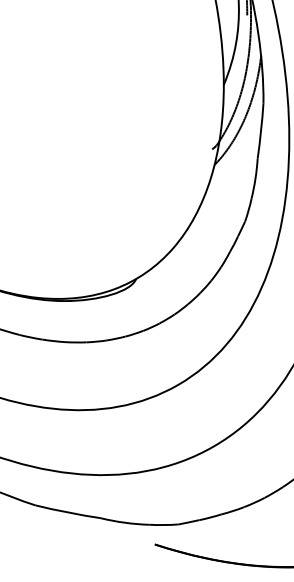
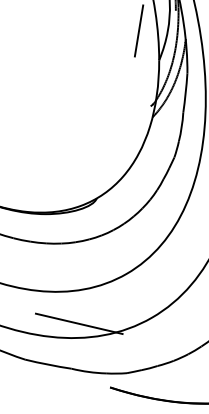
line: (194, 43) -> (138, 30), added
line: (110, 454) -> (78, 323), added

